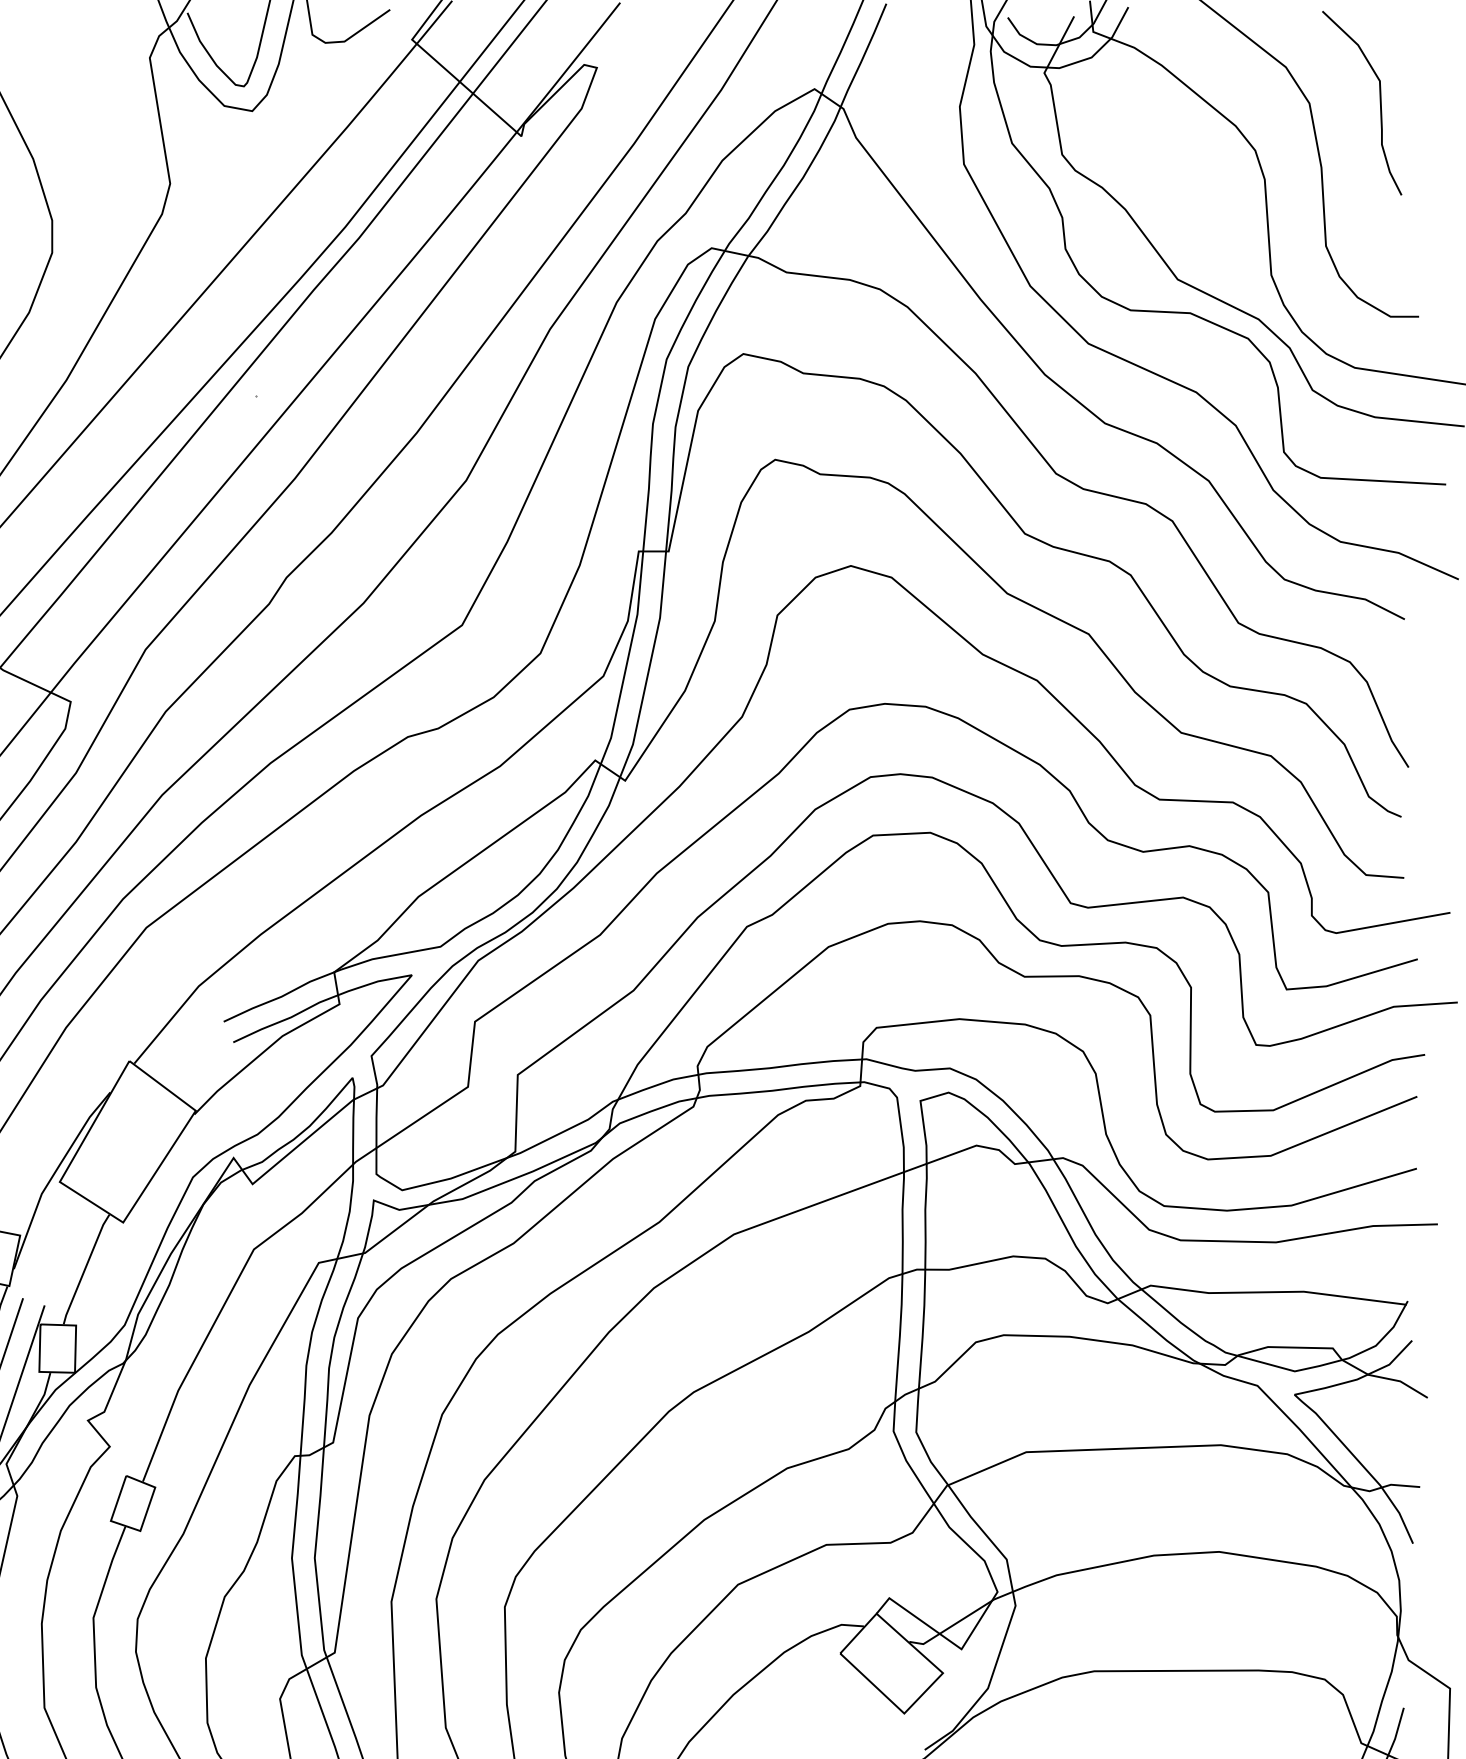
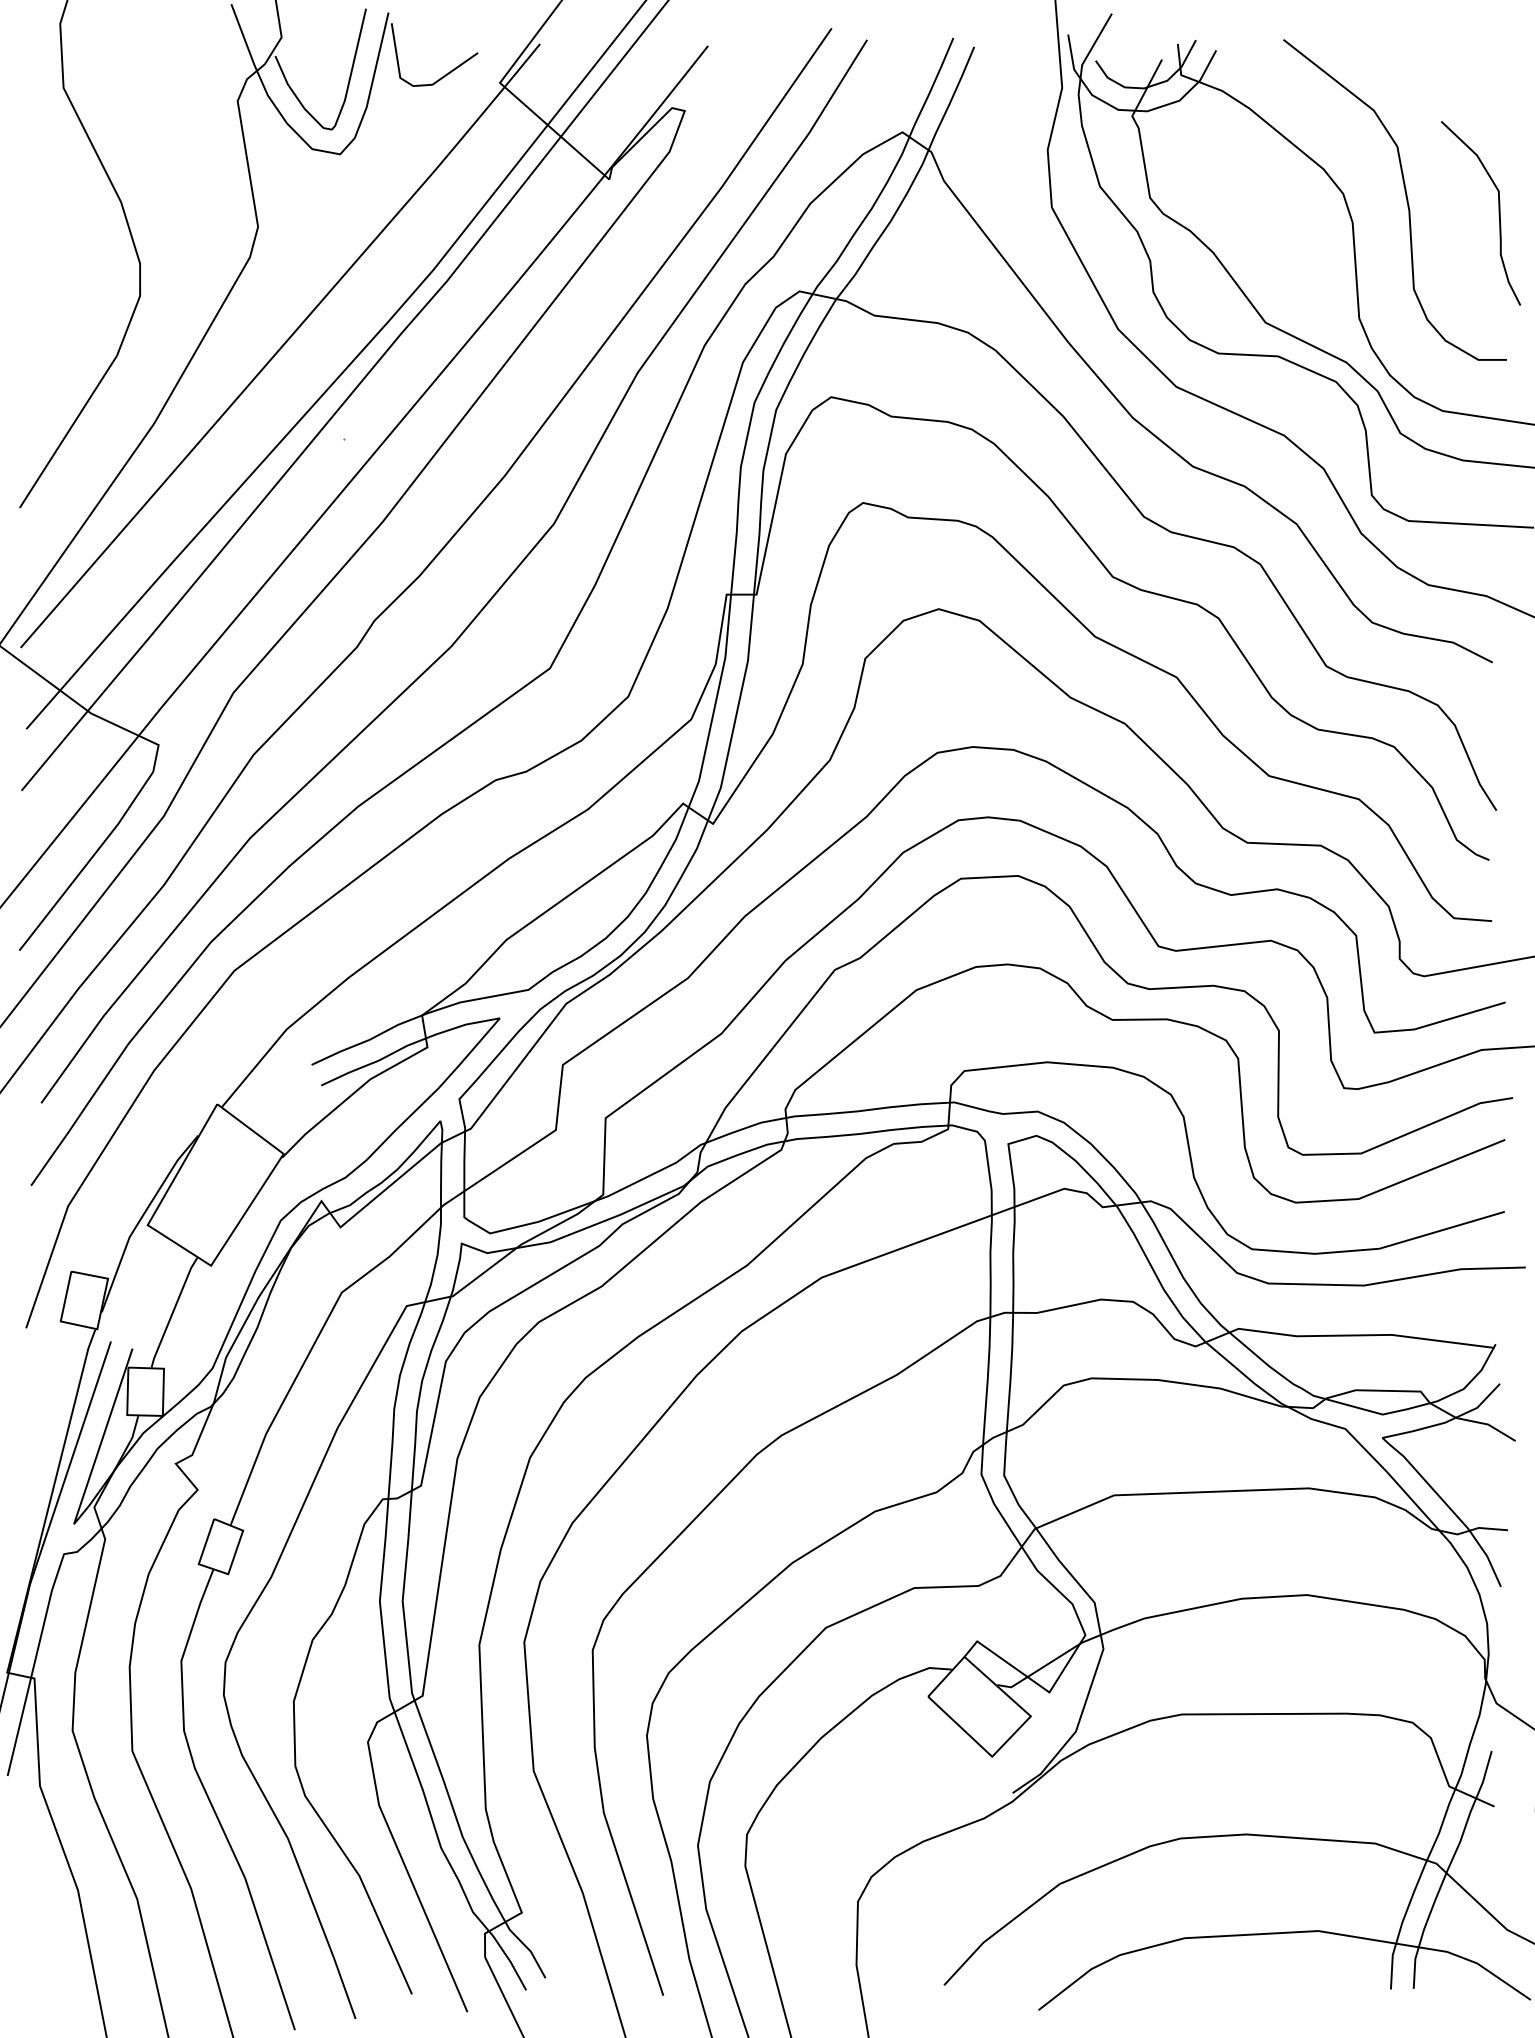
curve: (1379, 103) -> (1498, 213), moved

